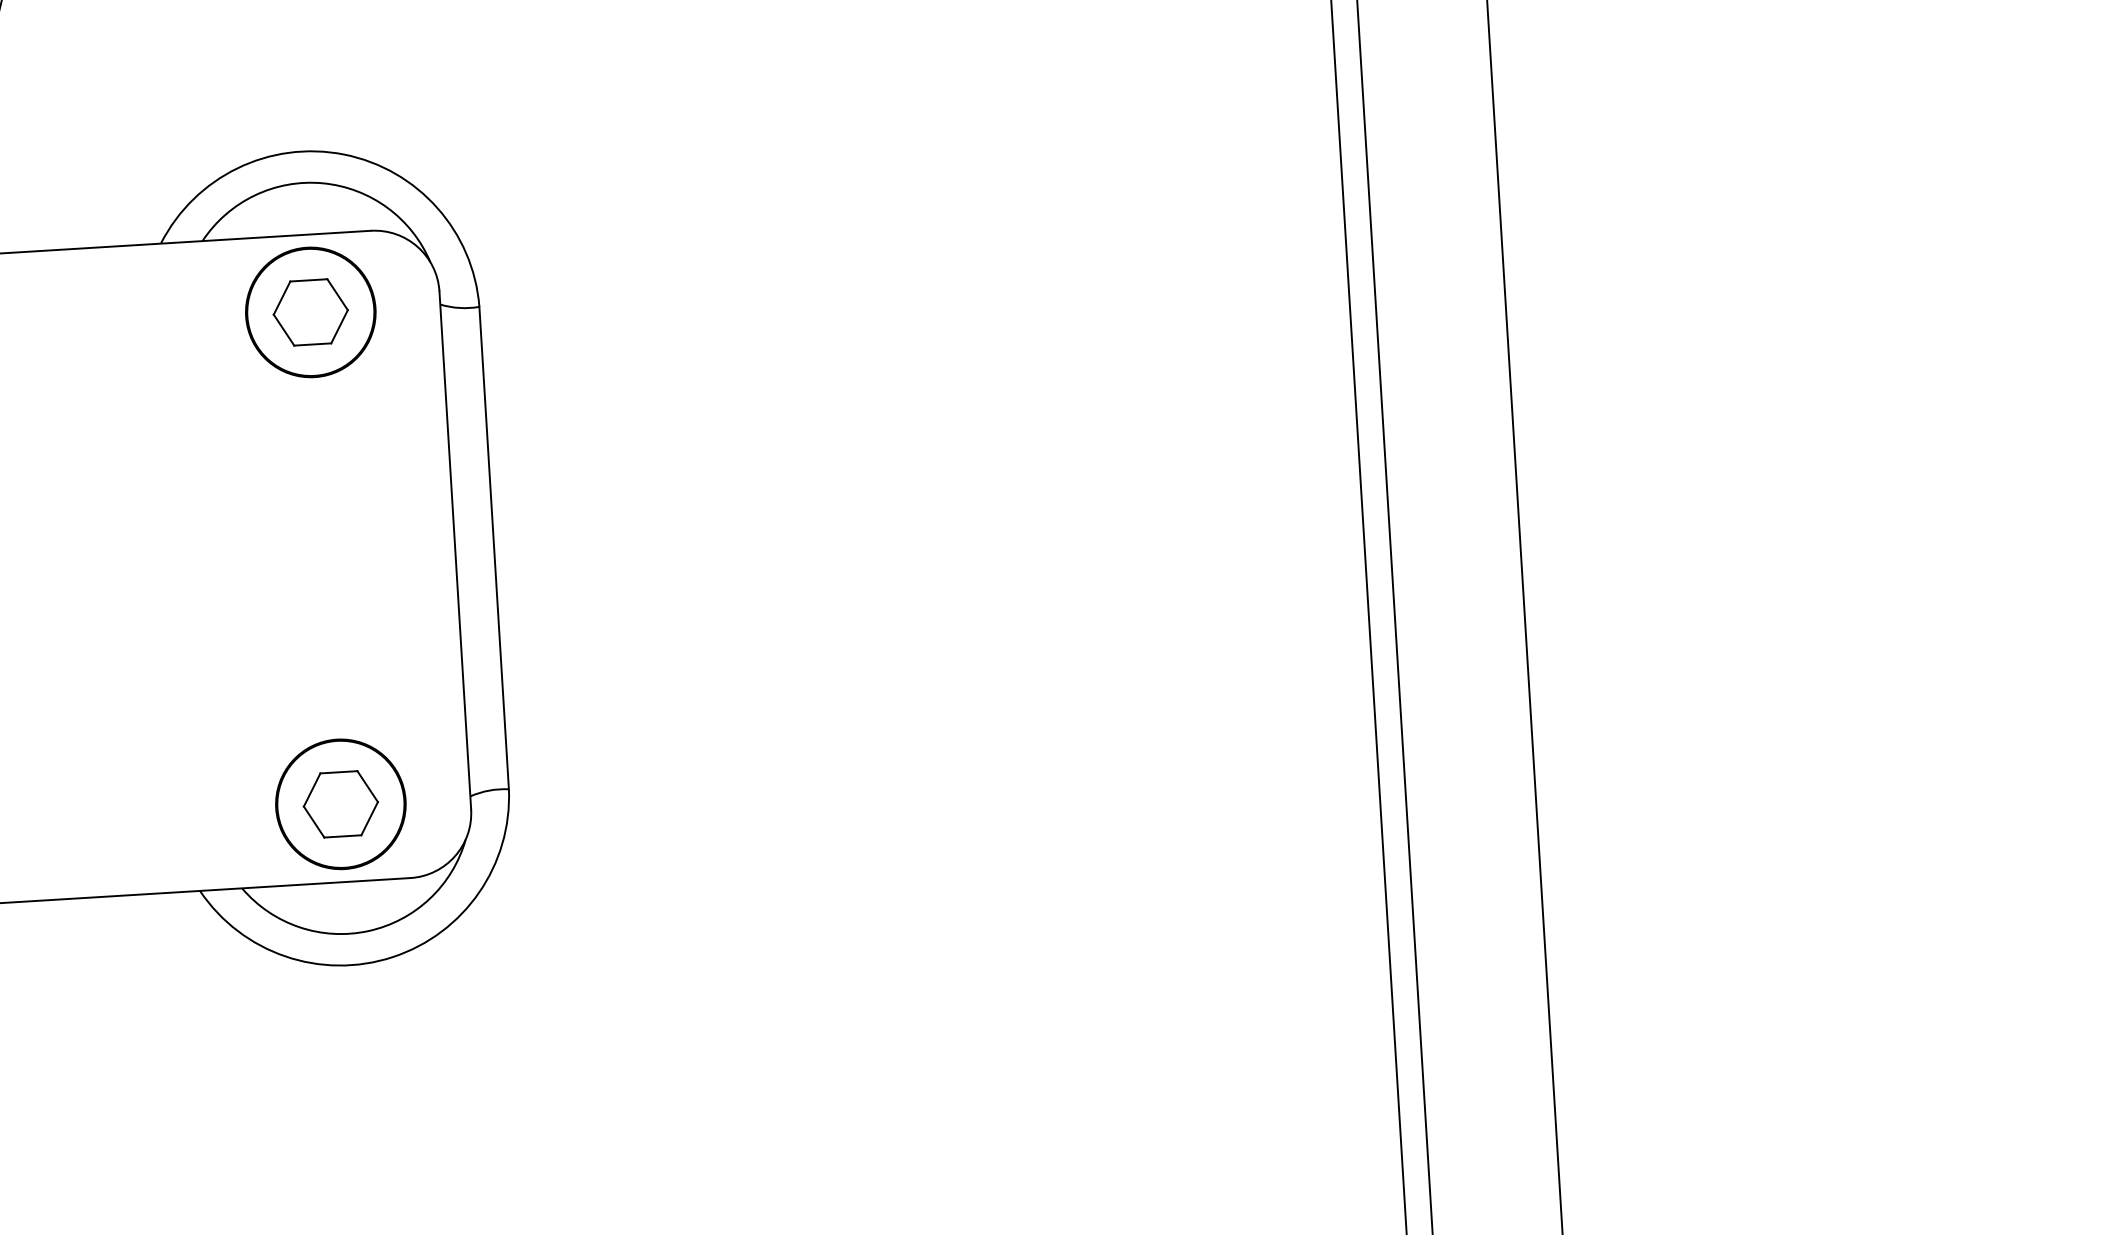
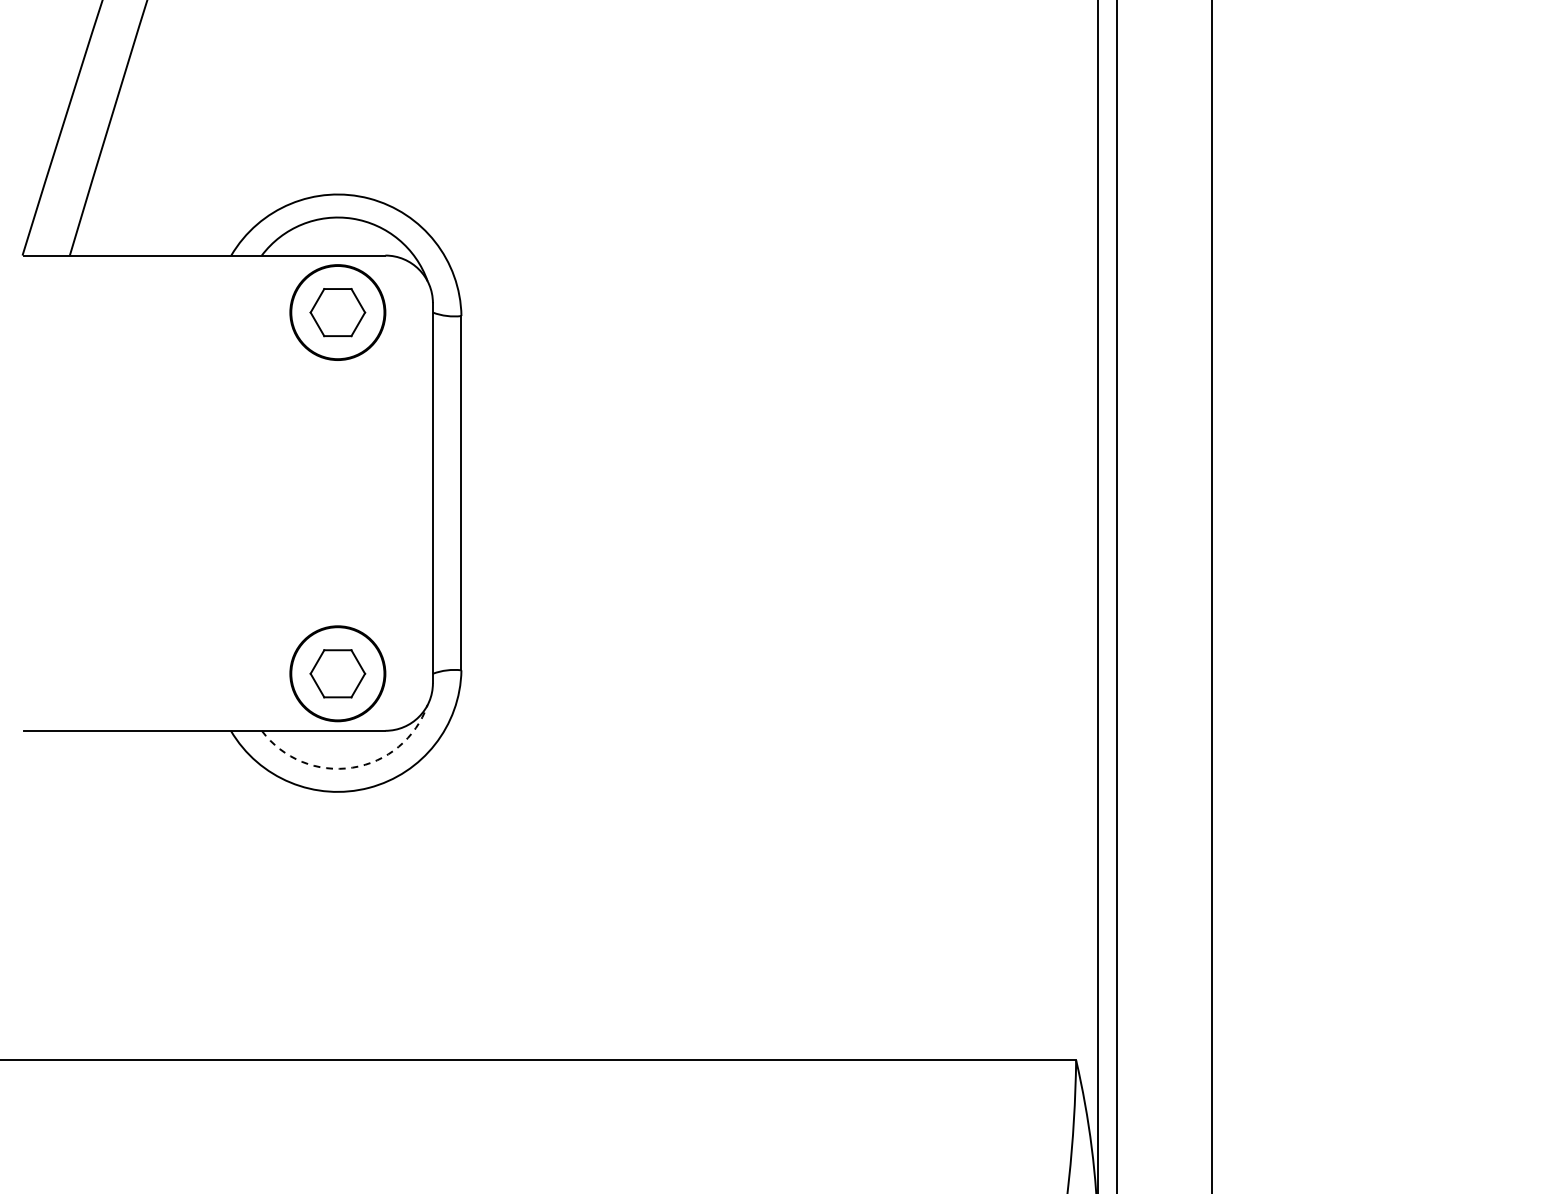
arc: (368, 930) -> (352, 767), solid -> dashed

